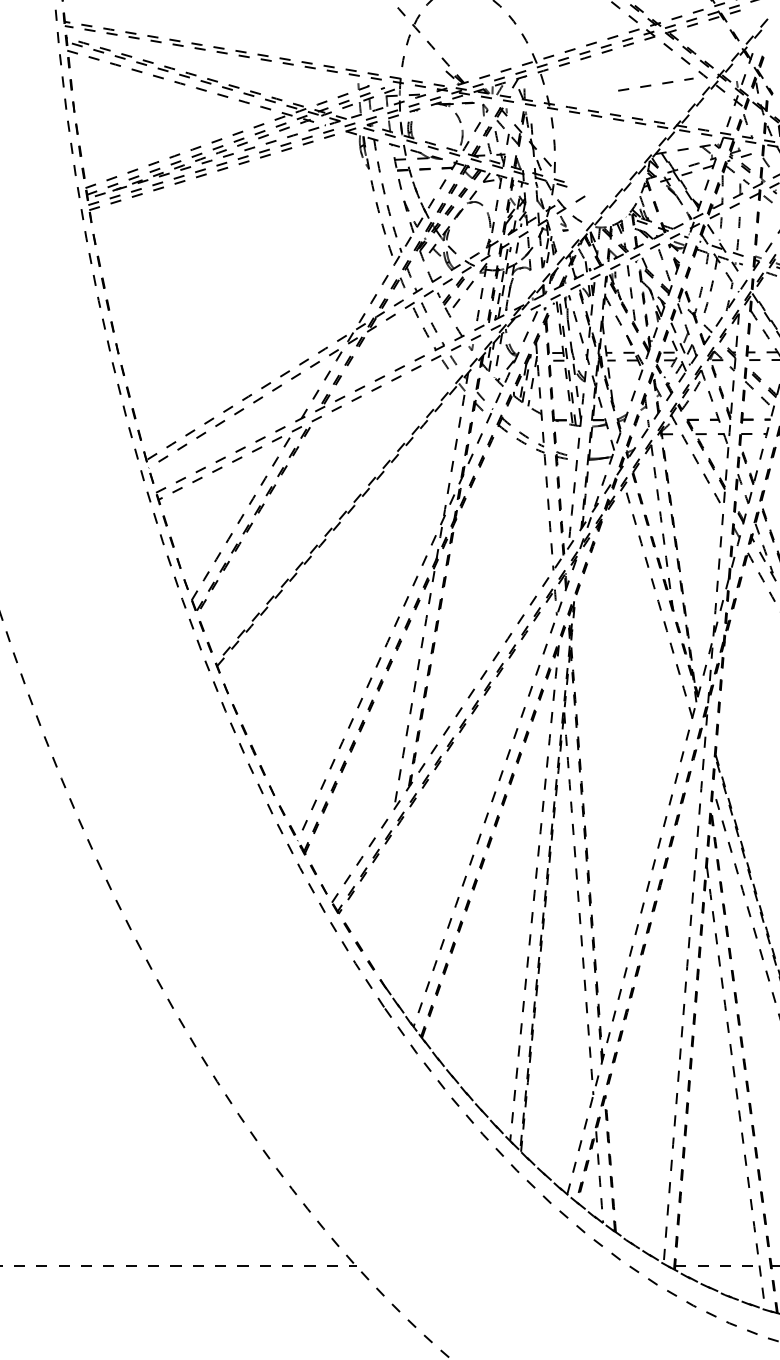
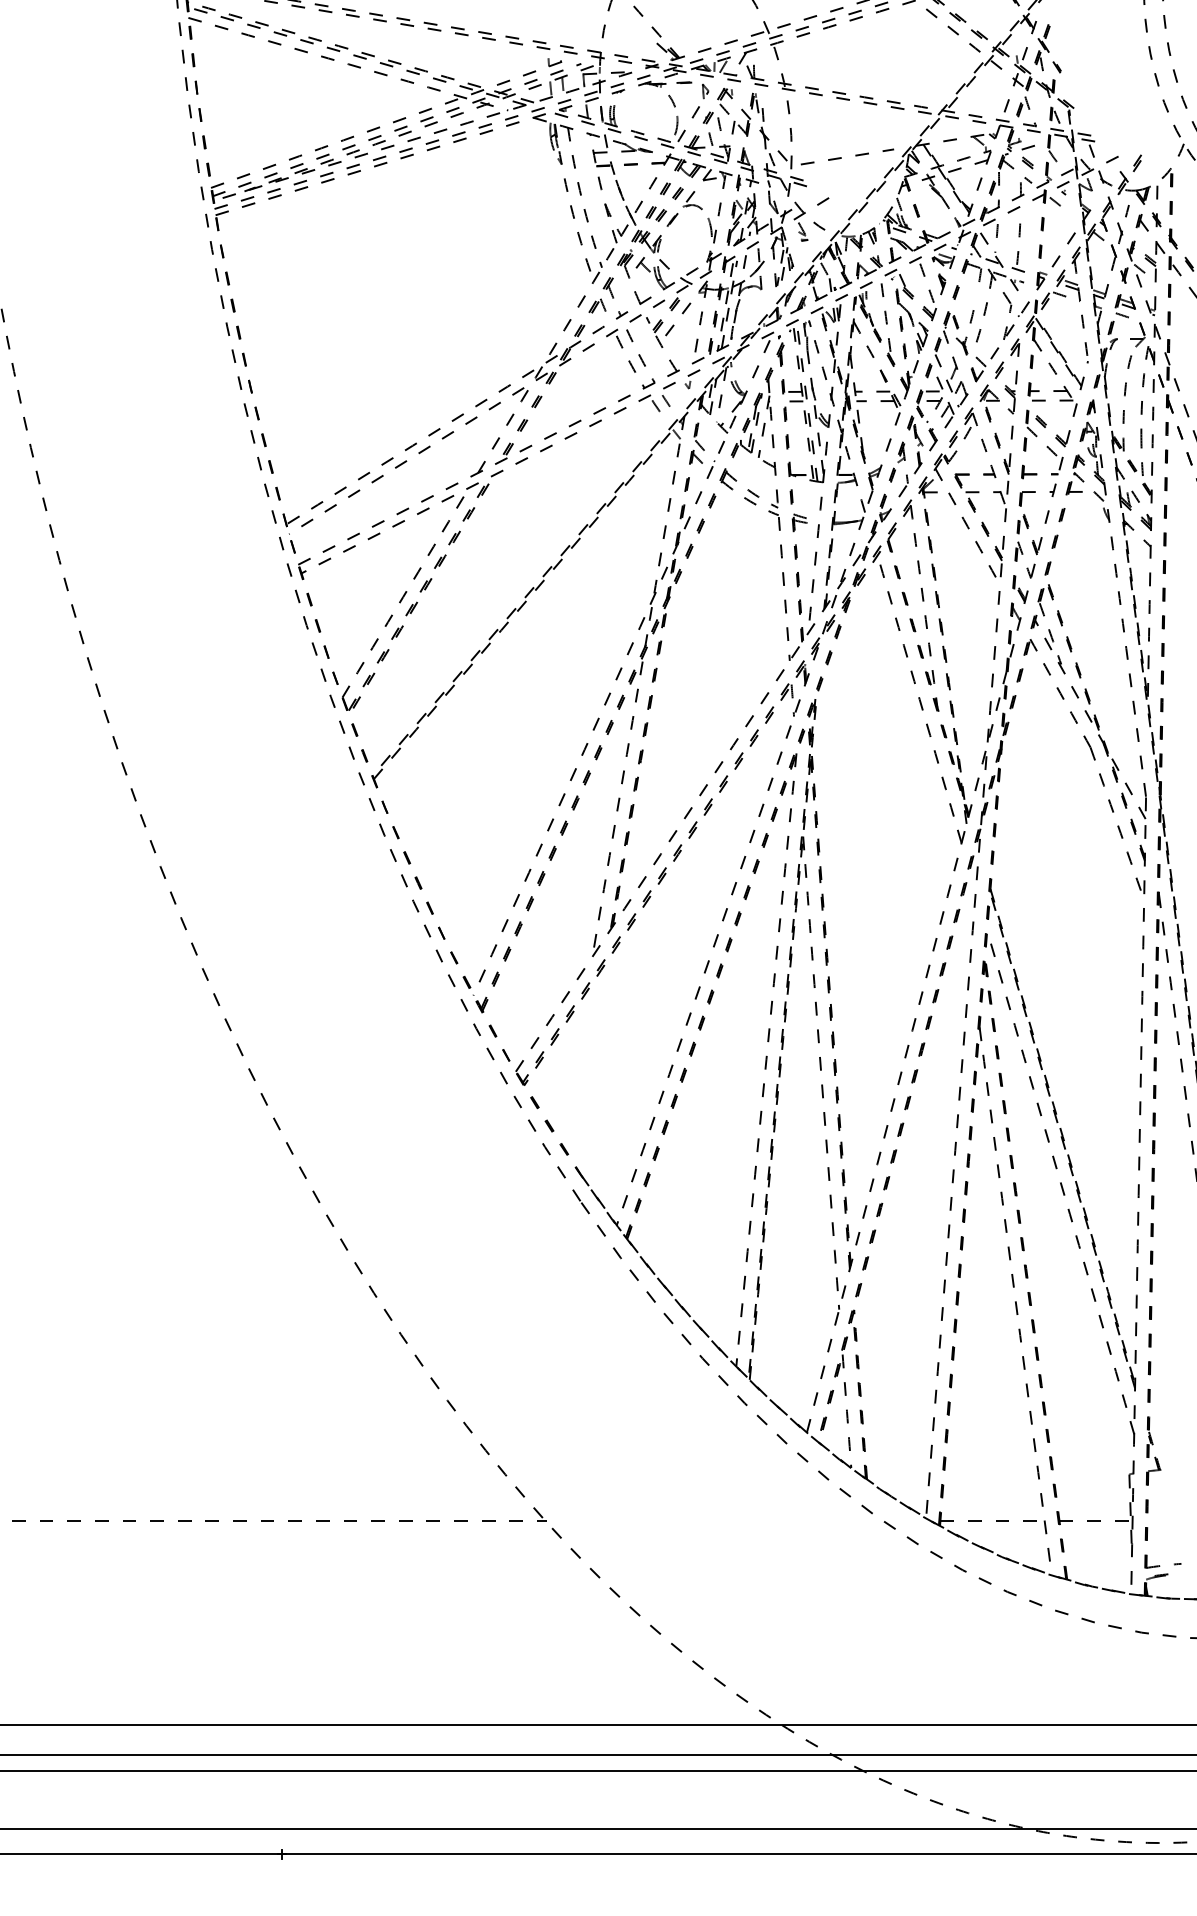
line: (651, 85) -> (841, 157), moved

